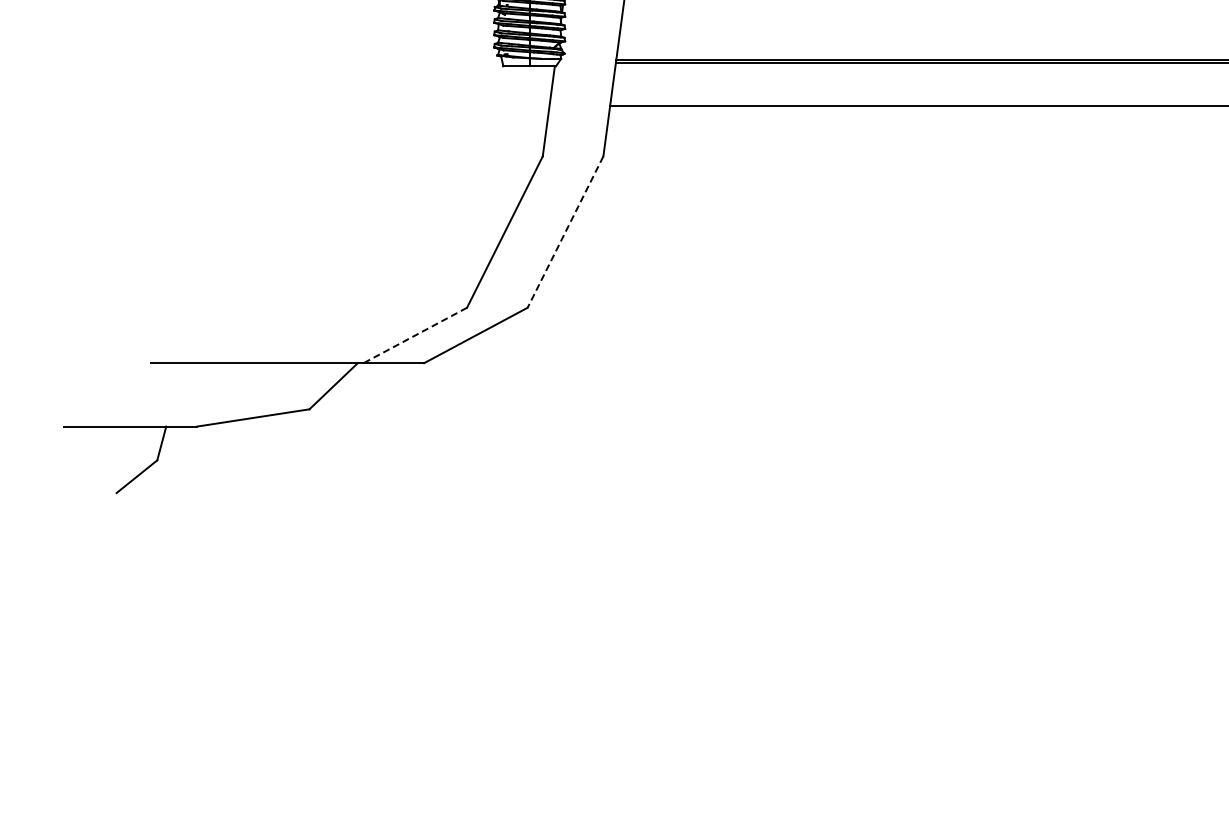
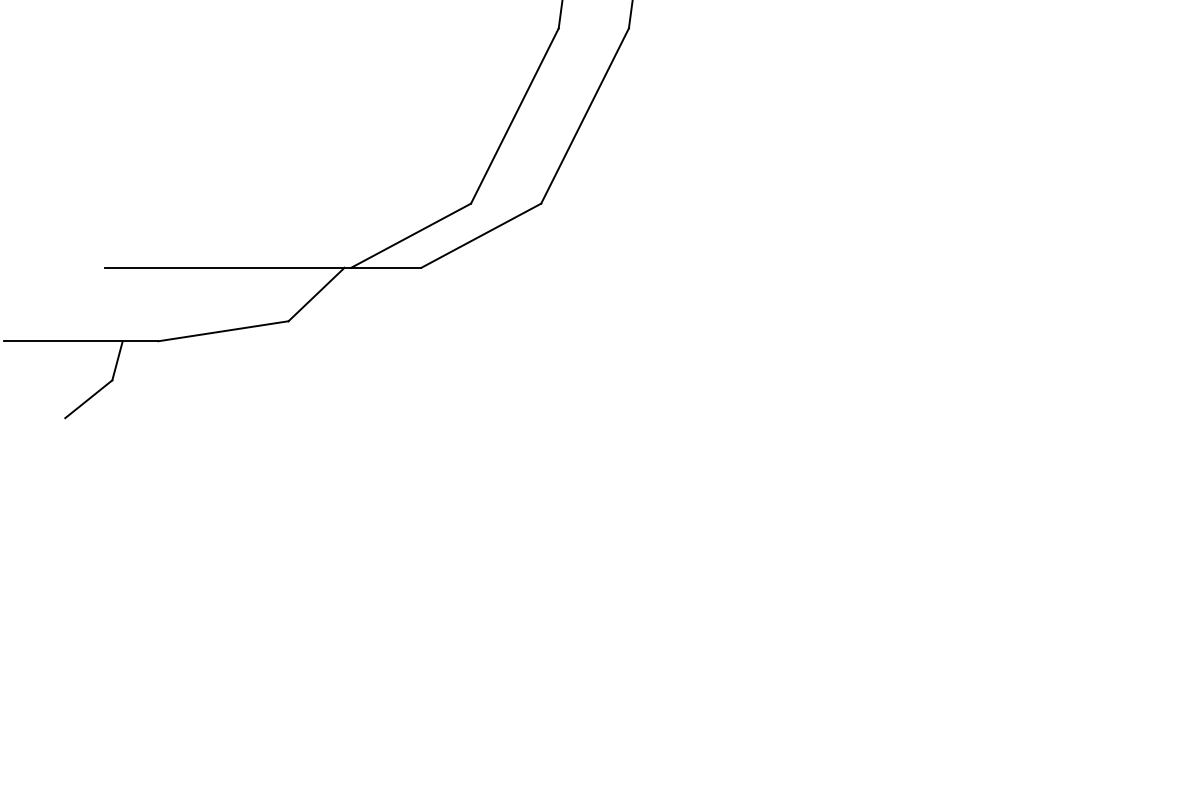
line: (565, 232) -> (585, 116), dashed -> solid
line: (415, 335) -> (411, 235), dashed -> solid

